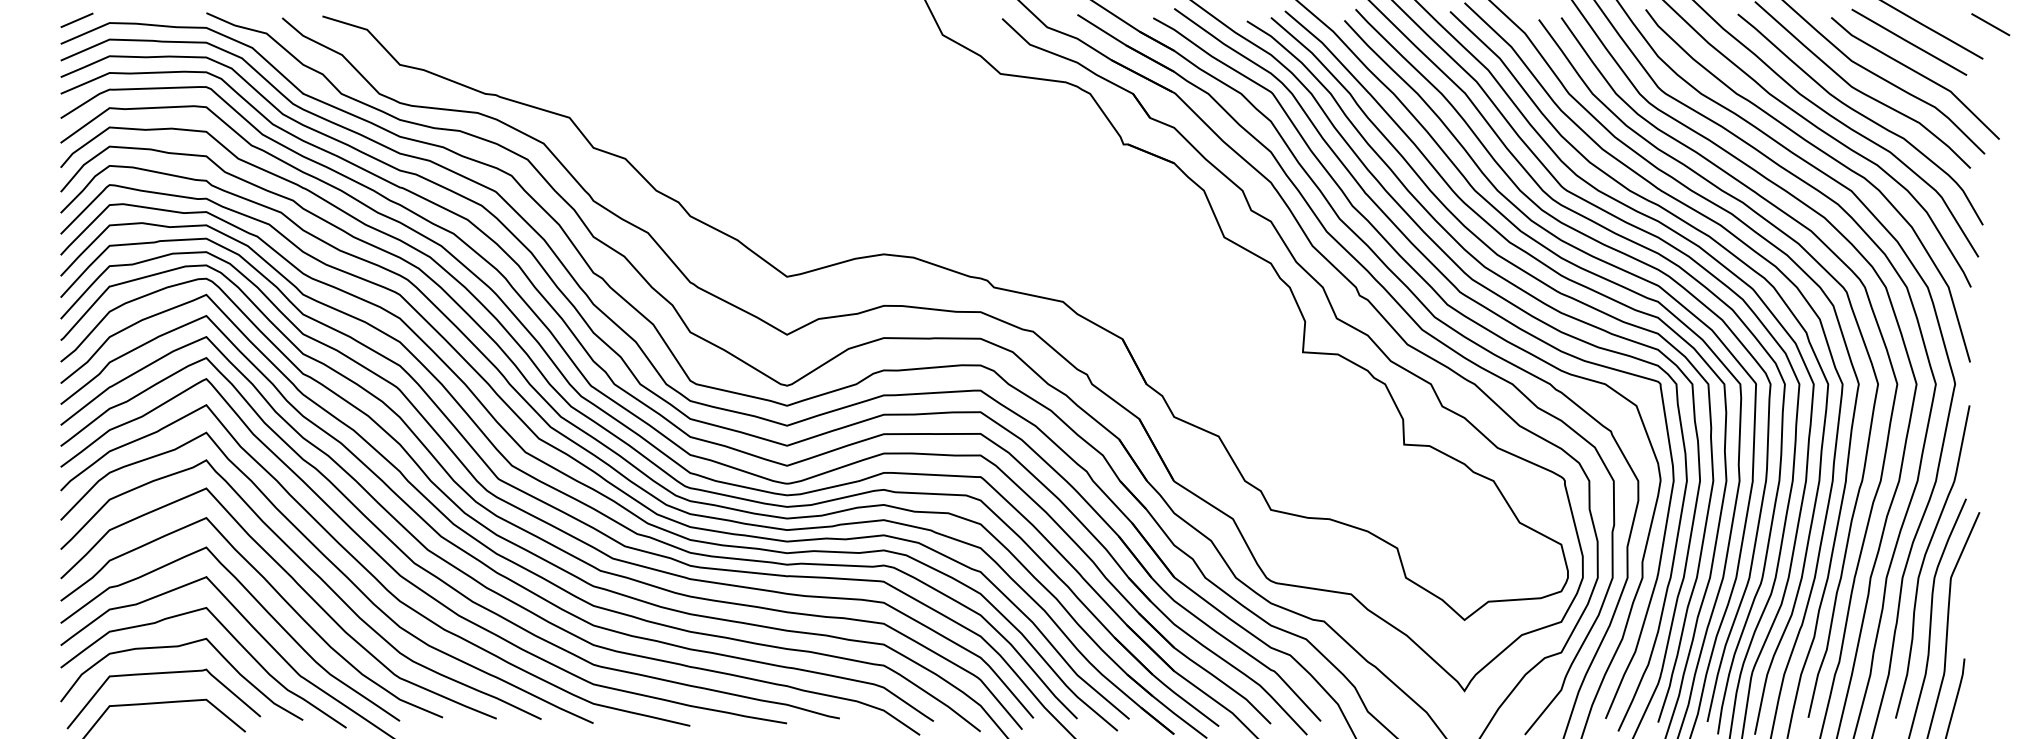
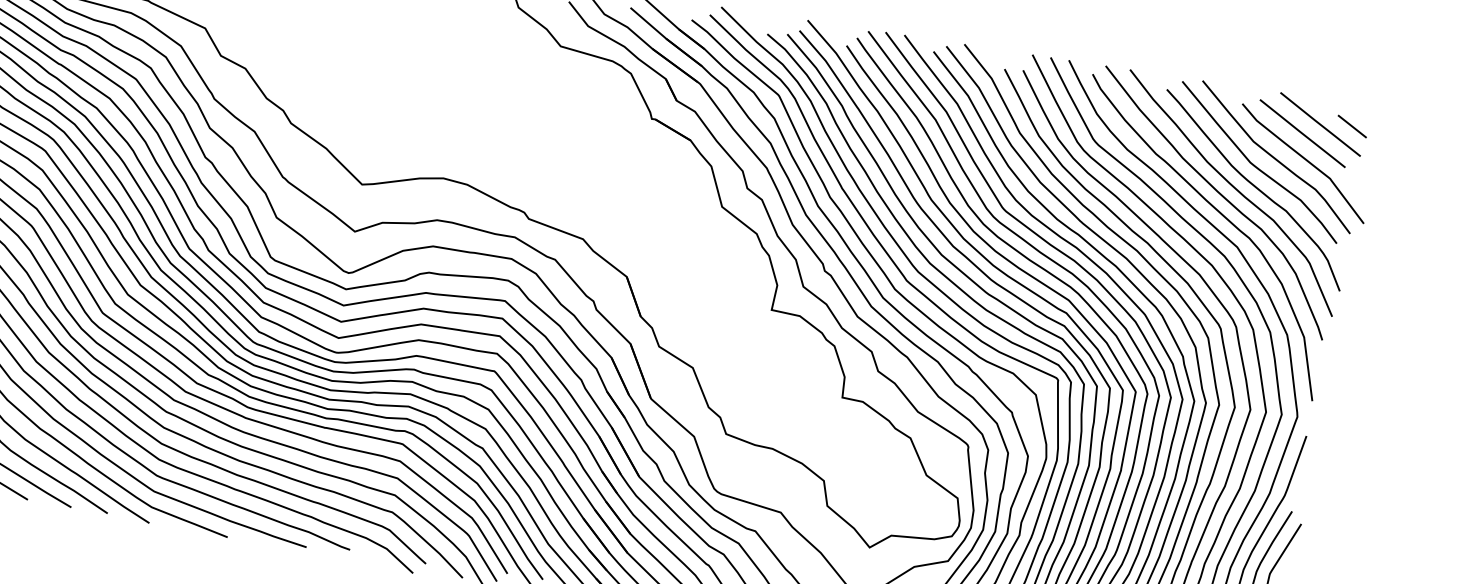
line: (1990, 24) -> (1352, 126), moved

